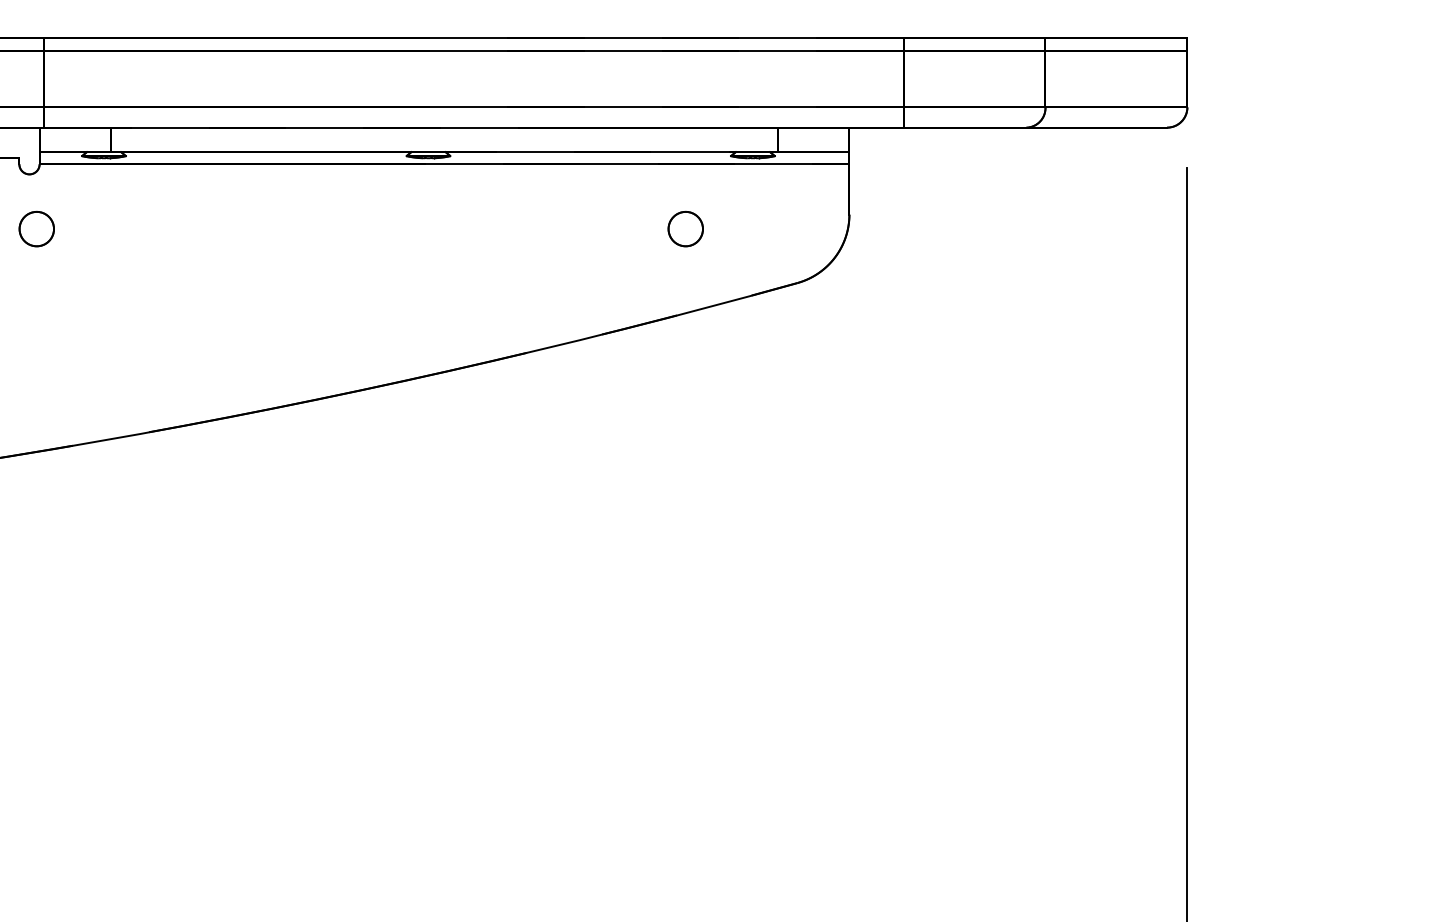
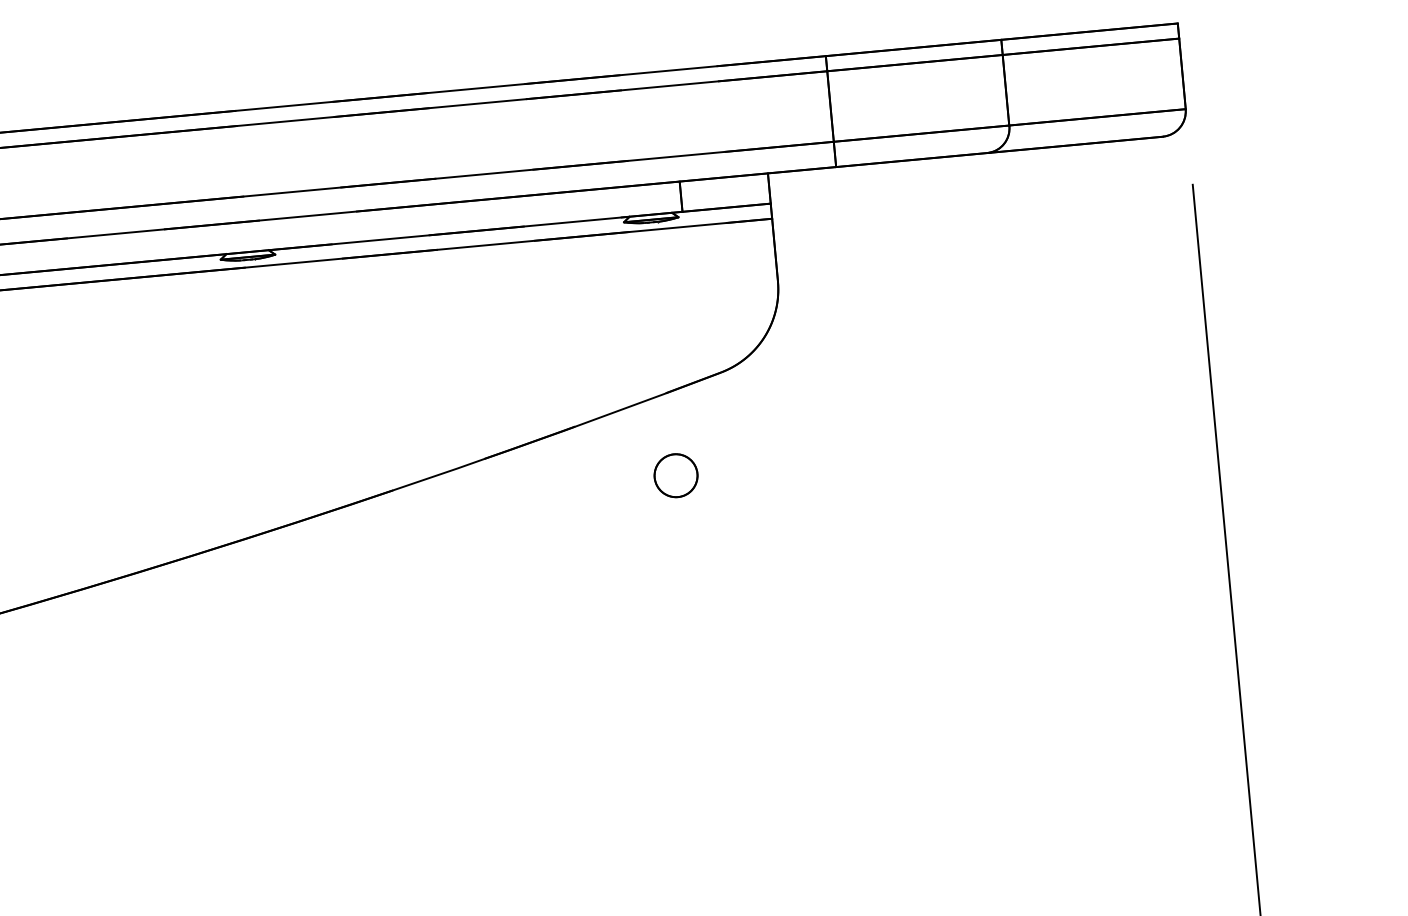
part: (685, 228) -> (675, 475), moved

